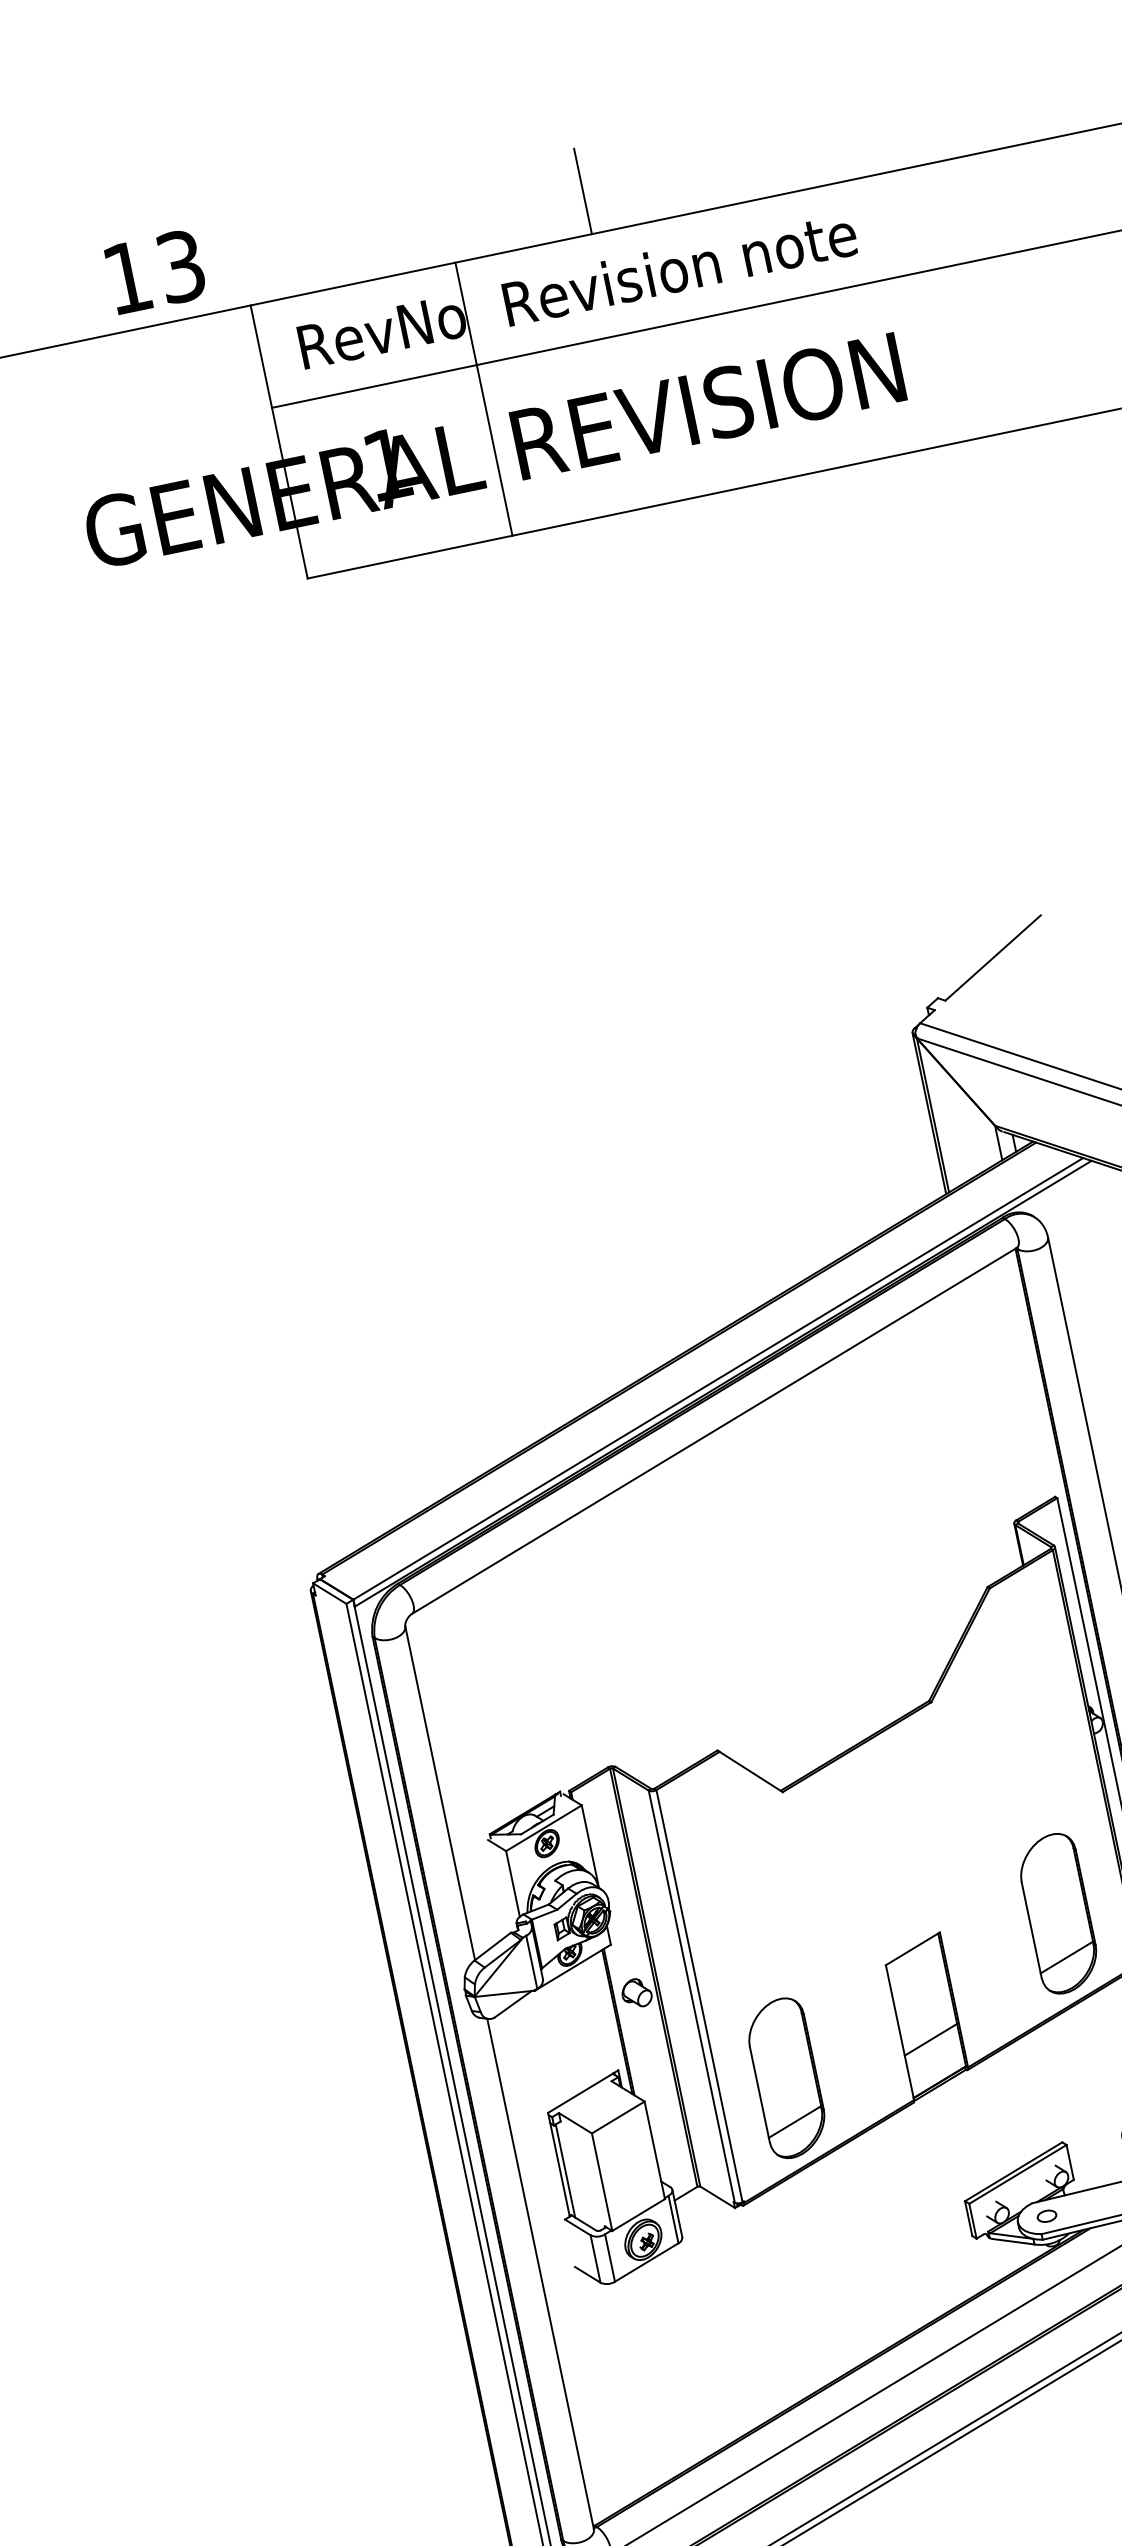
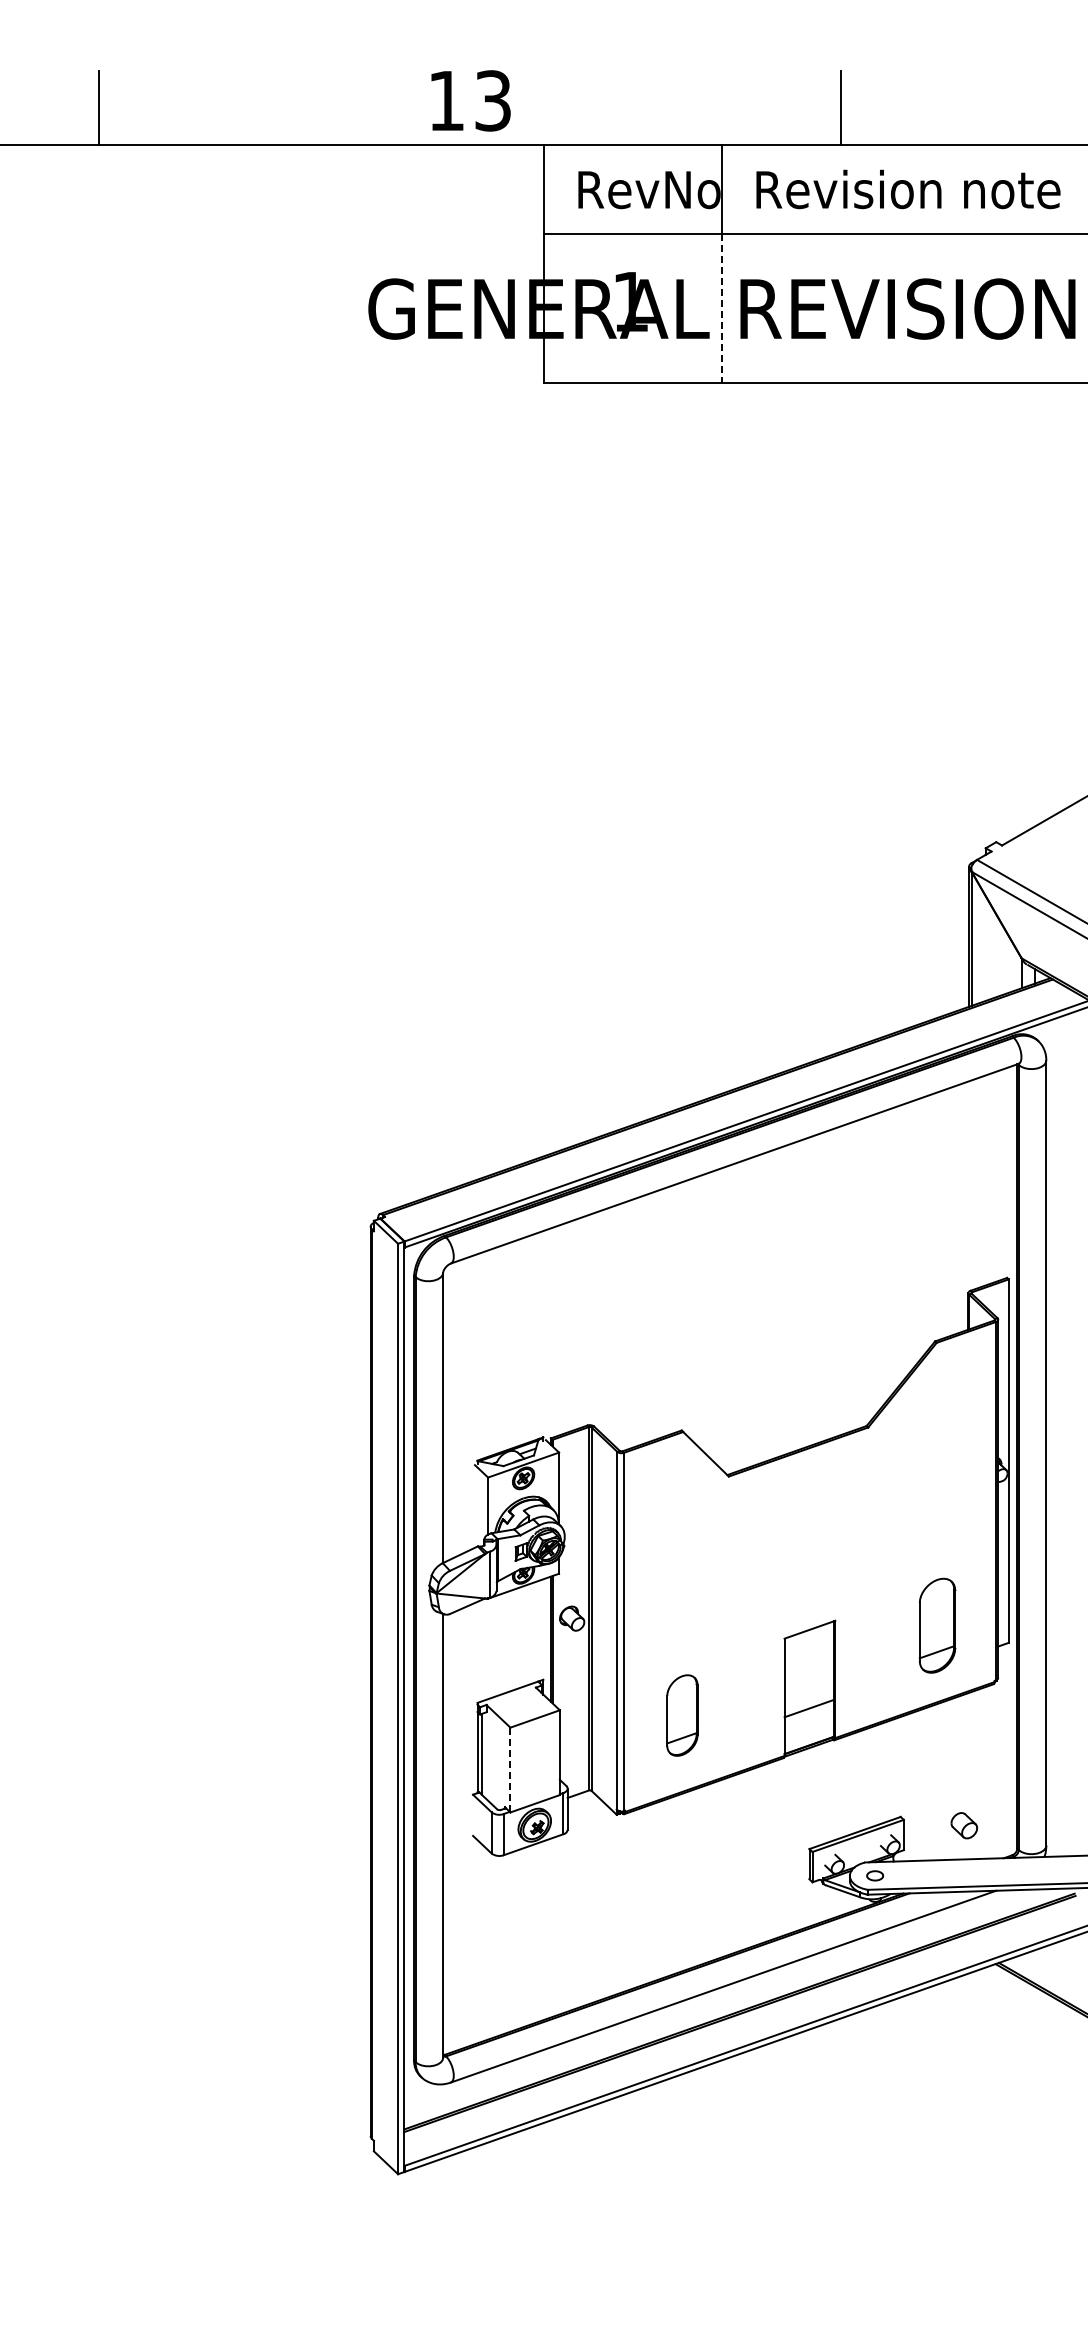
line: (495, 451) -> (722, 309), solid -> dashed
part: (1058, 1913) -> (937, 1625), size x0.7
part: (786, 2078) -> (682, 1715), size x0.6
line: (602, 2182) -> (510, 1770), solid -> dashed

